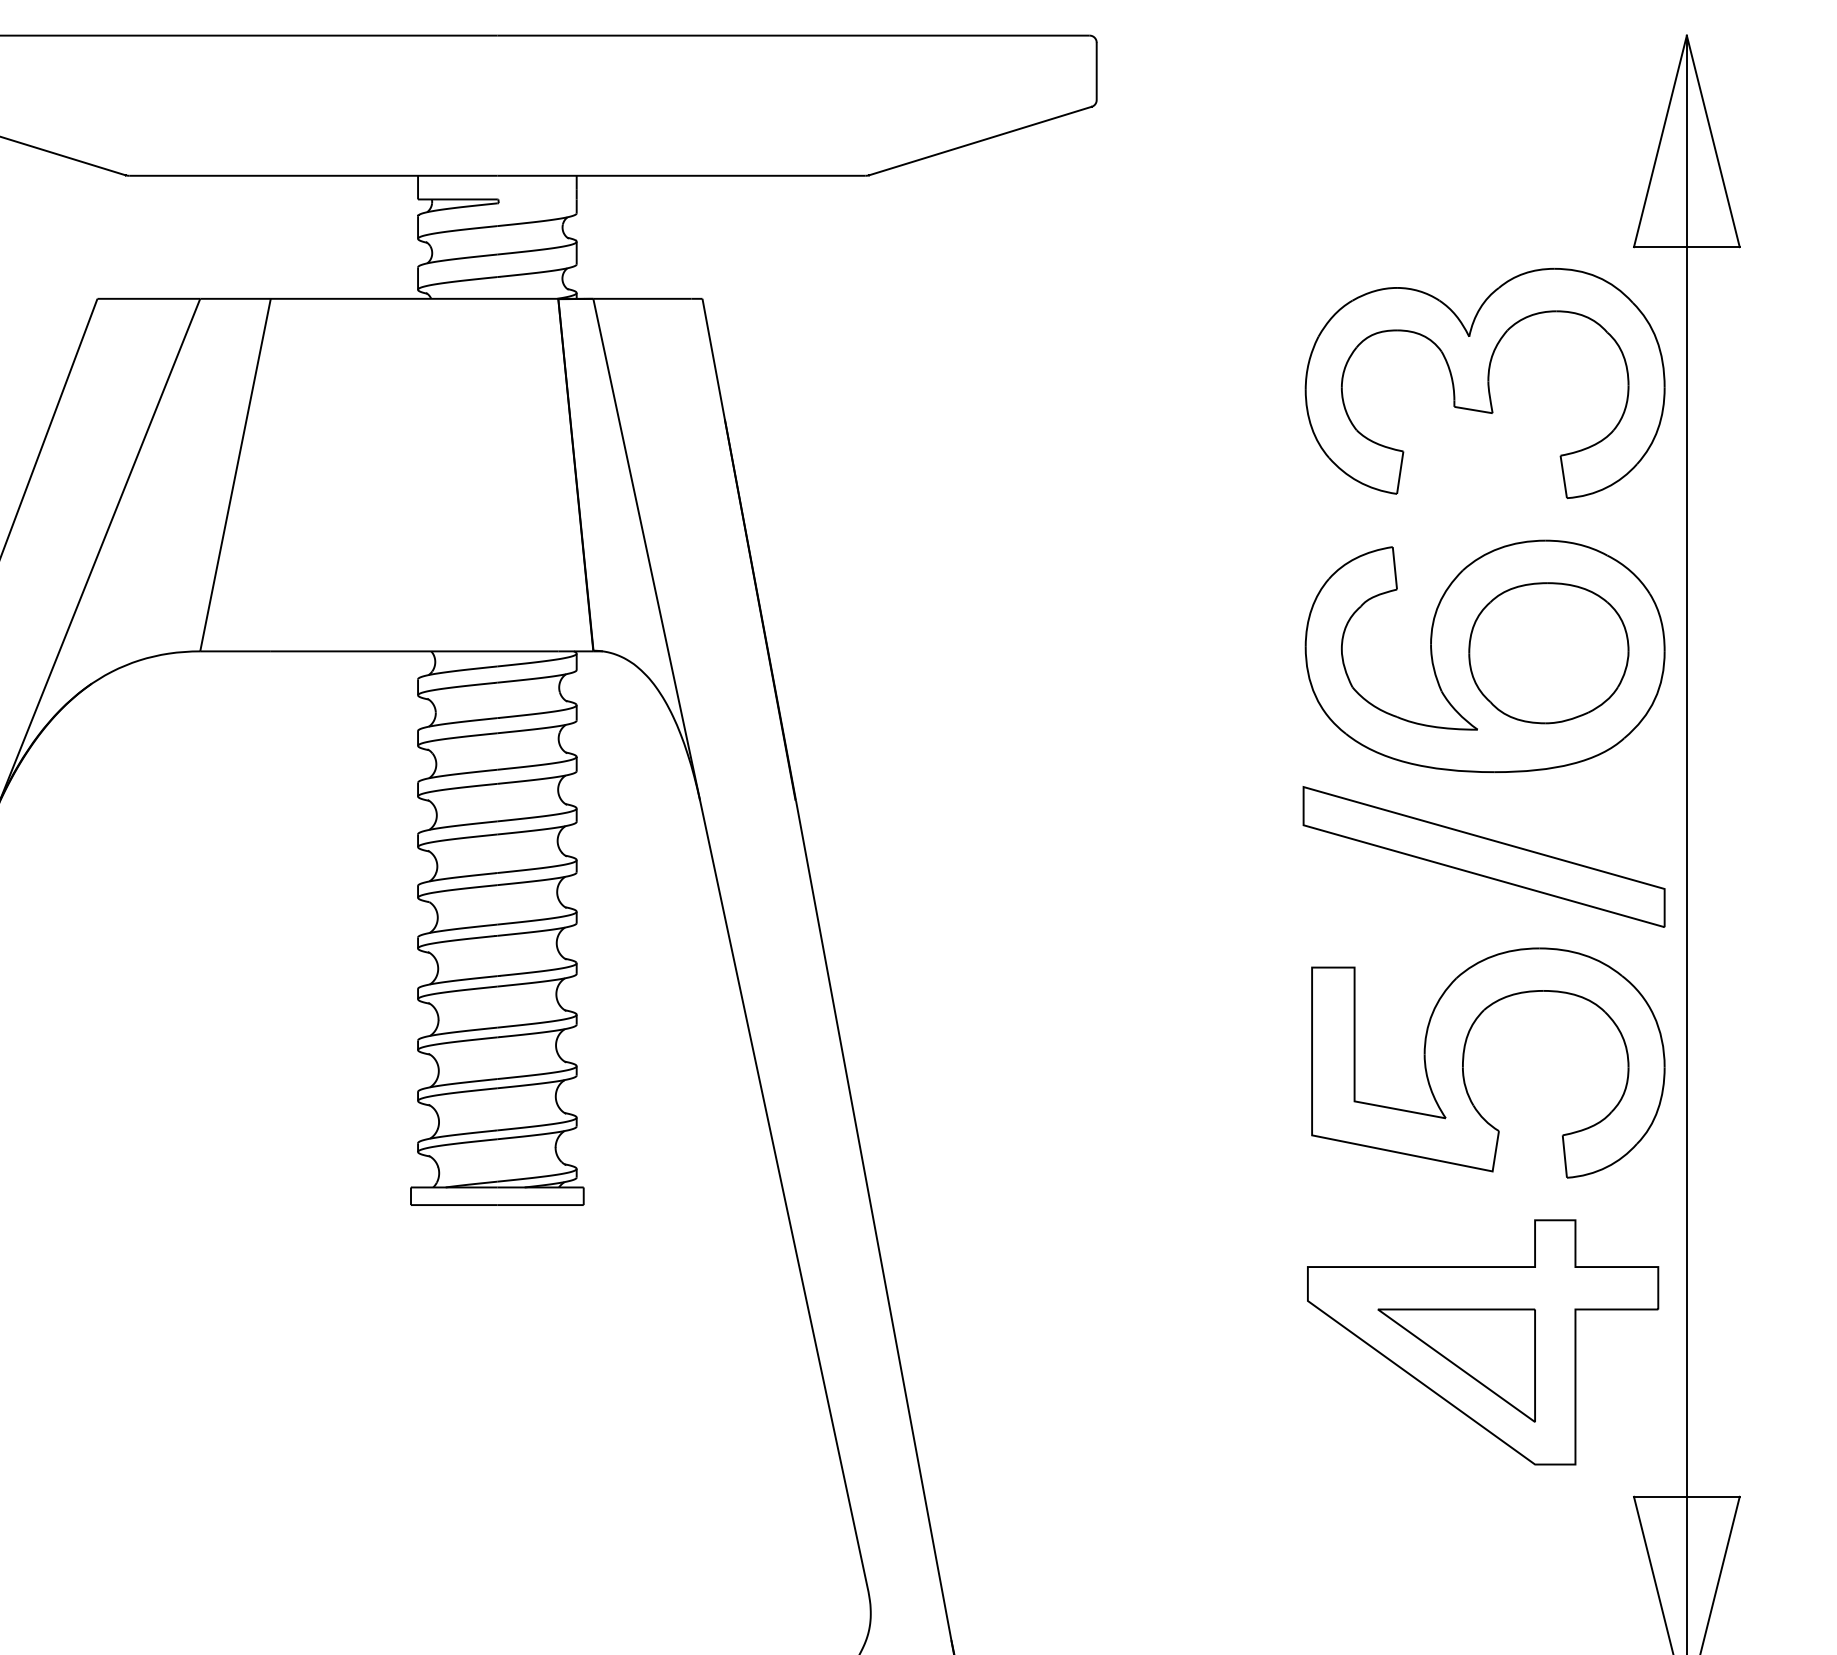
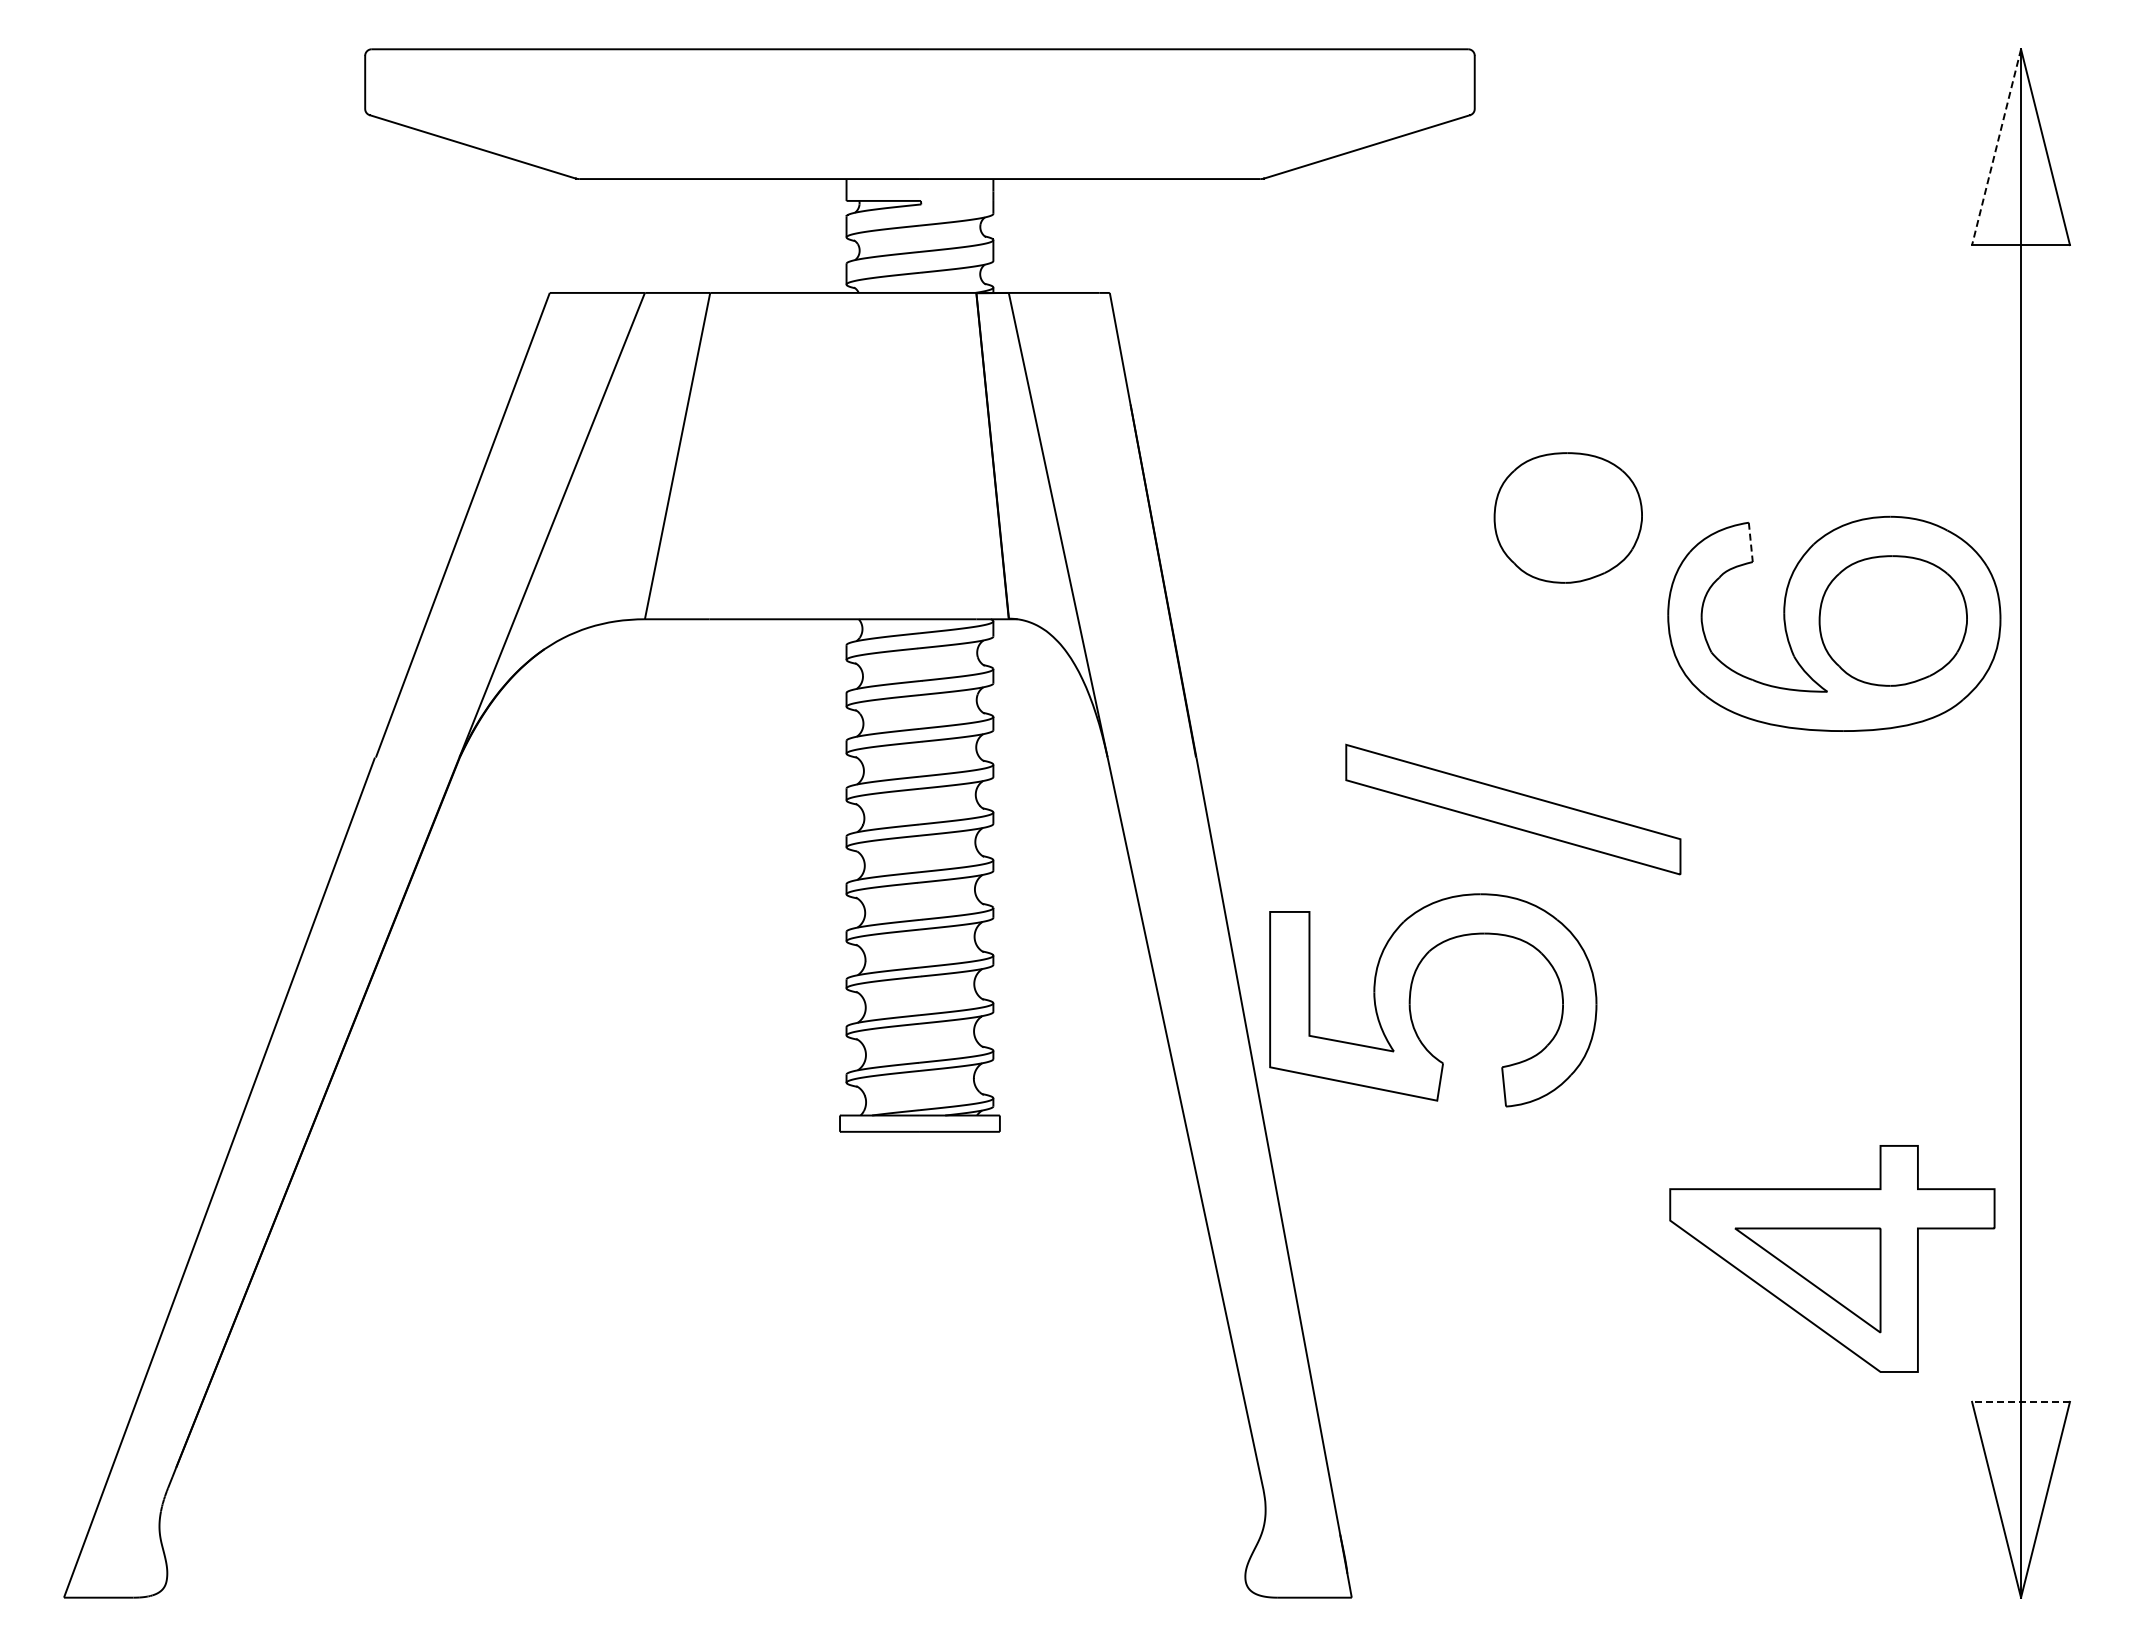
line: (1660, 141) -> (1996, 147), solid -> dashed
part: (1485, 383) -> (1834, 371), removed
part: (1196, 541) -> (1567, 517), added
line: (1394, 568) -> (1750, 542), solid -> dashed
part: (1484, 856) -> (1513, 809), moved
part: (1463, 1063) -> (1410, 1000), moved
line: (1687, 1496) -> (2021, 1401), solid -> dashed

